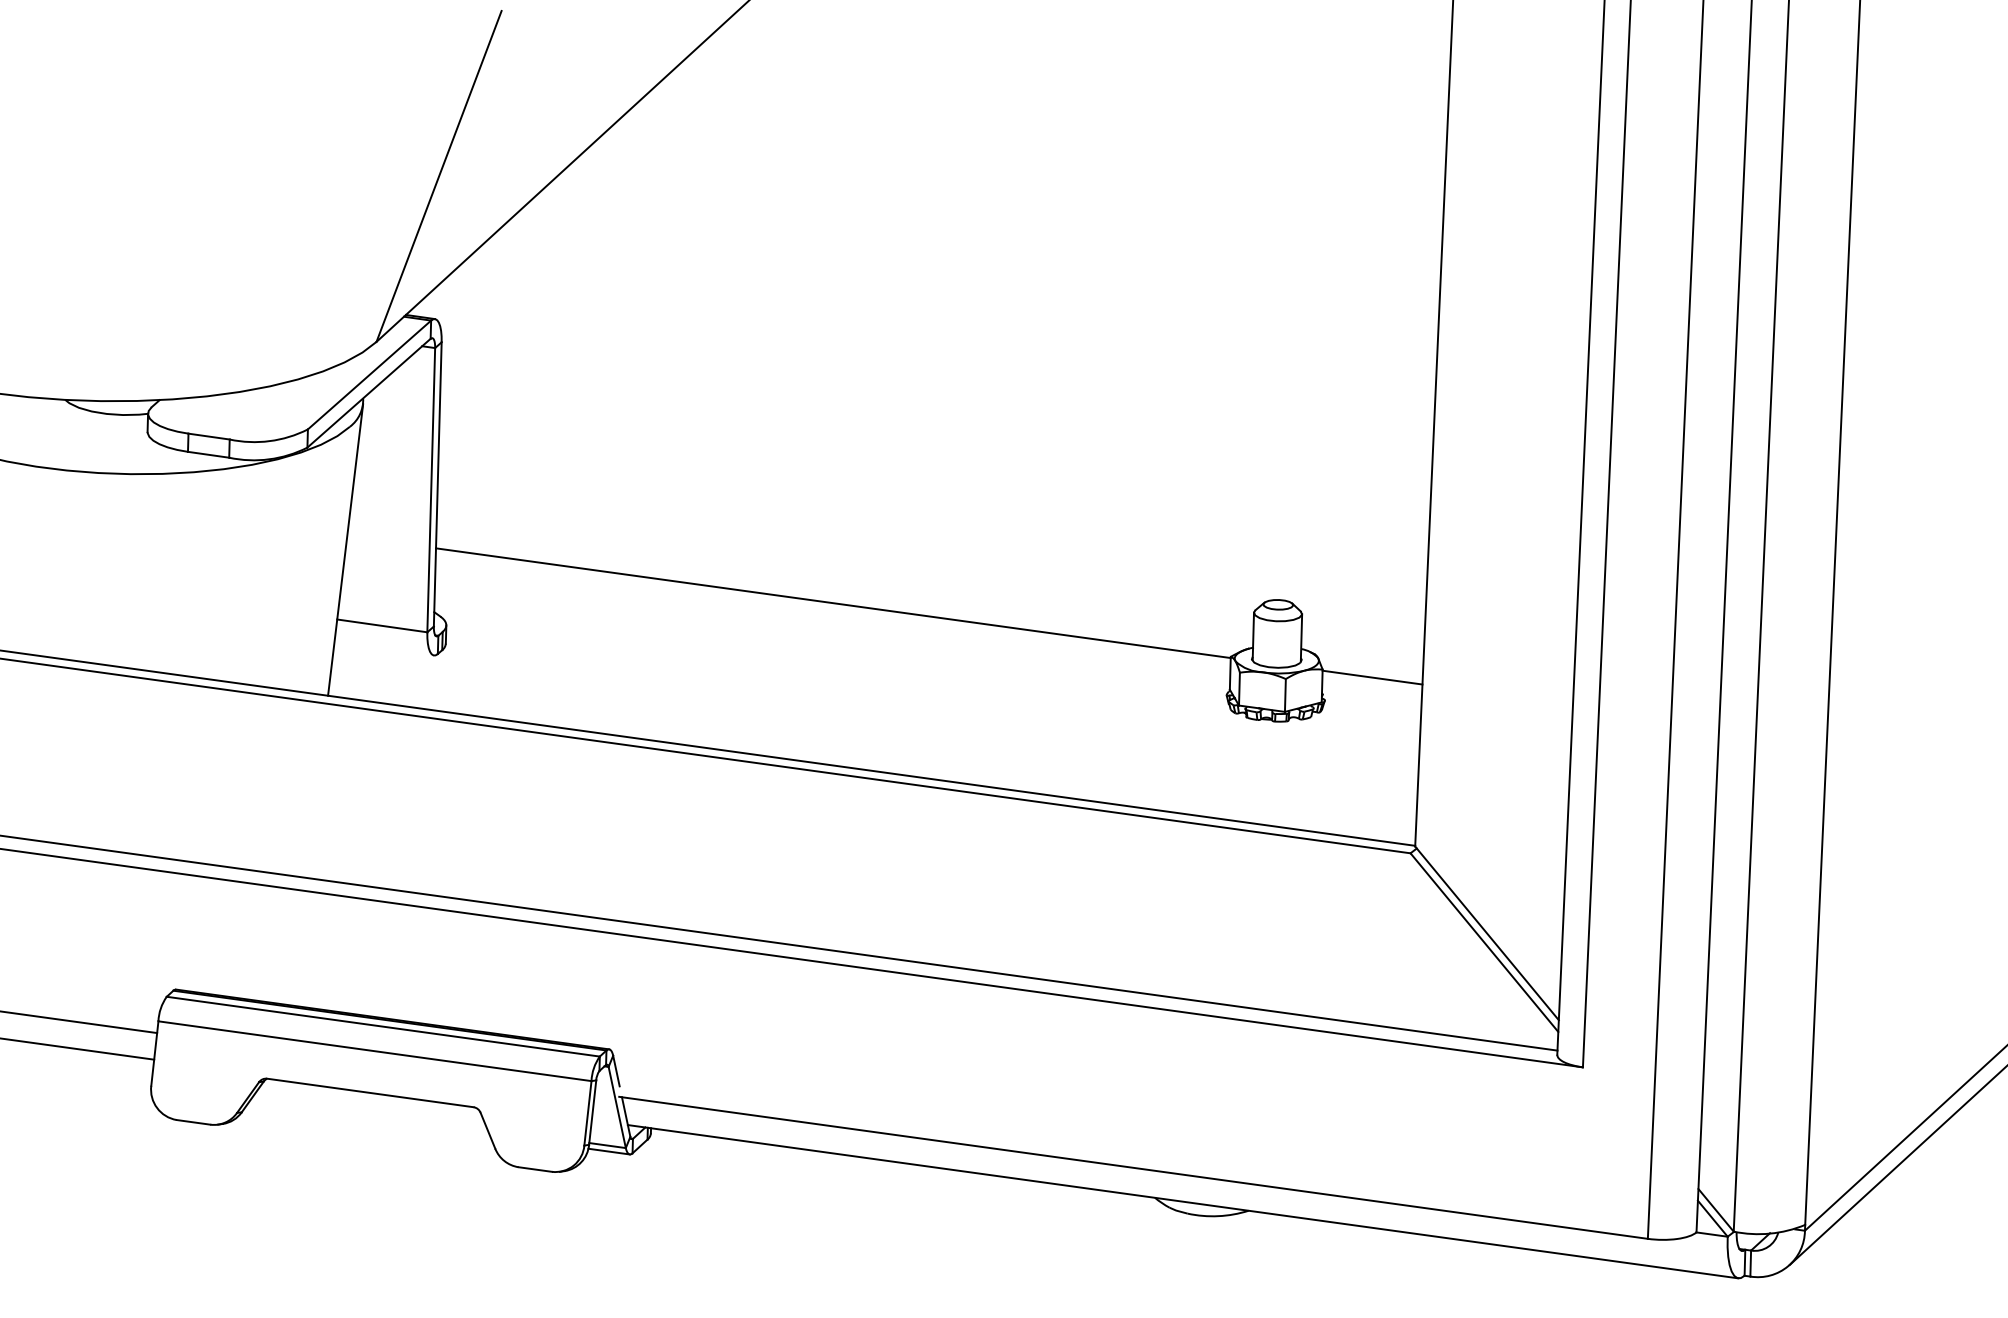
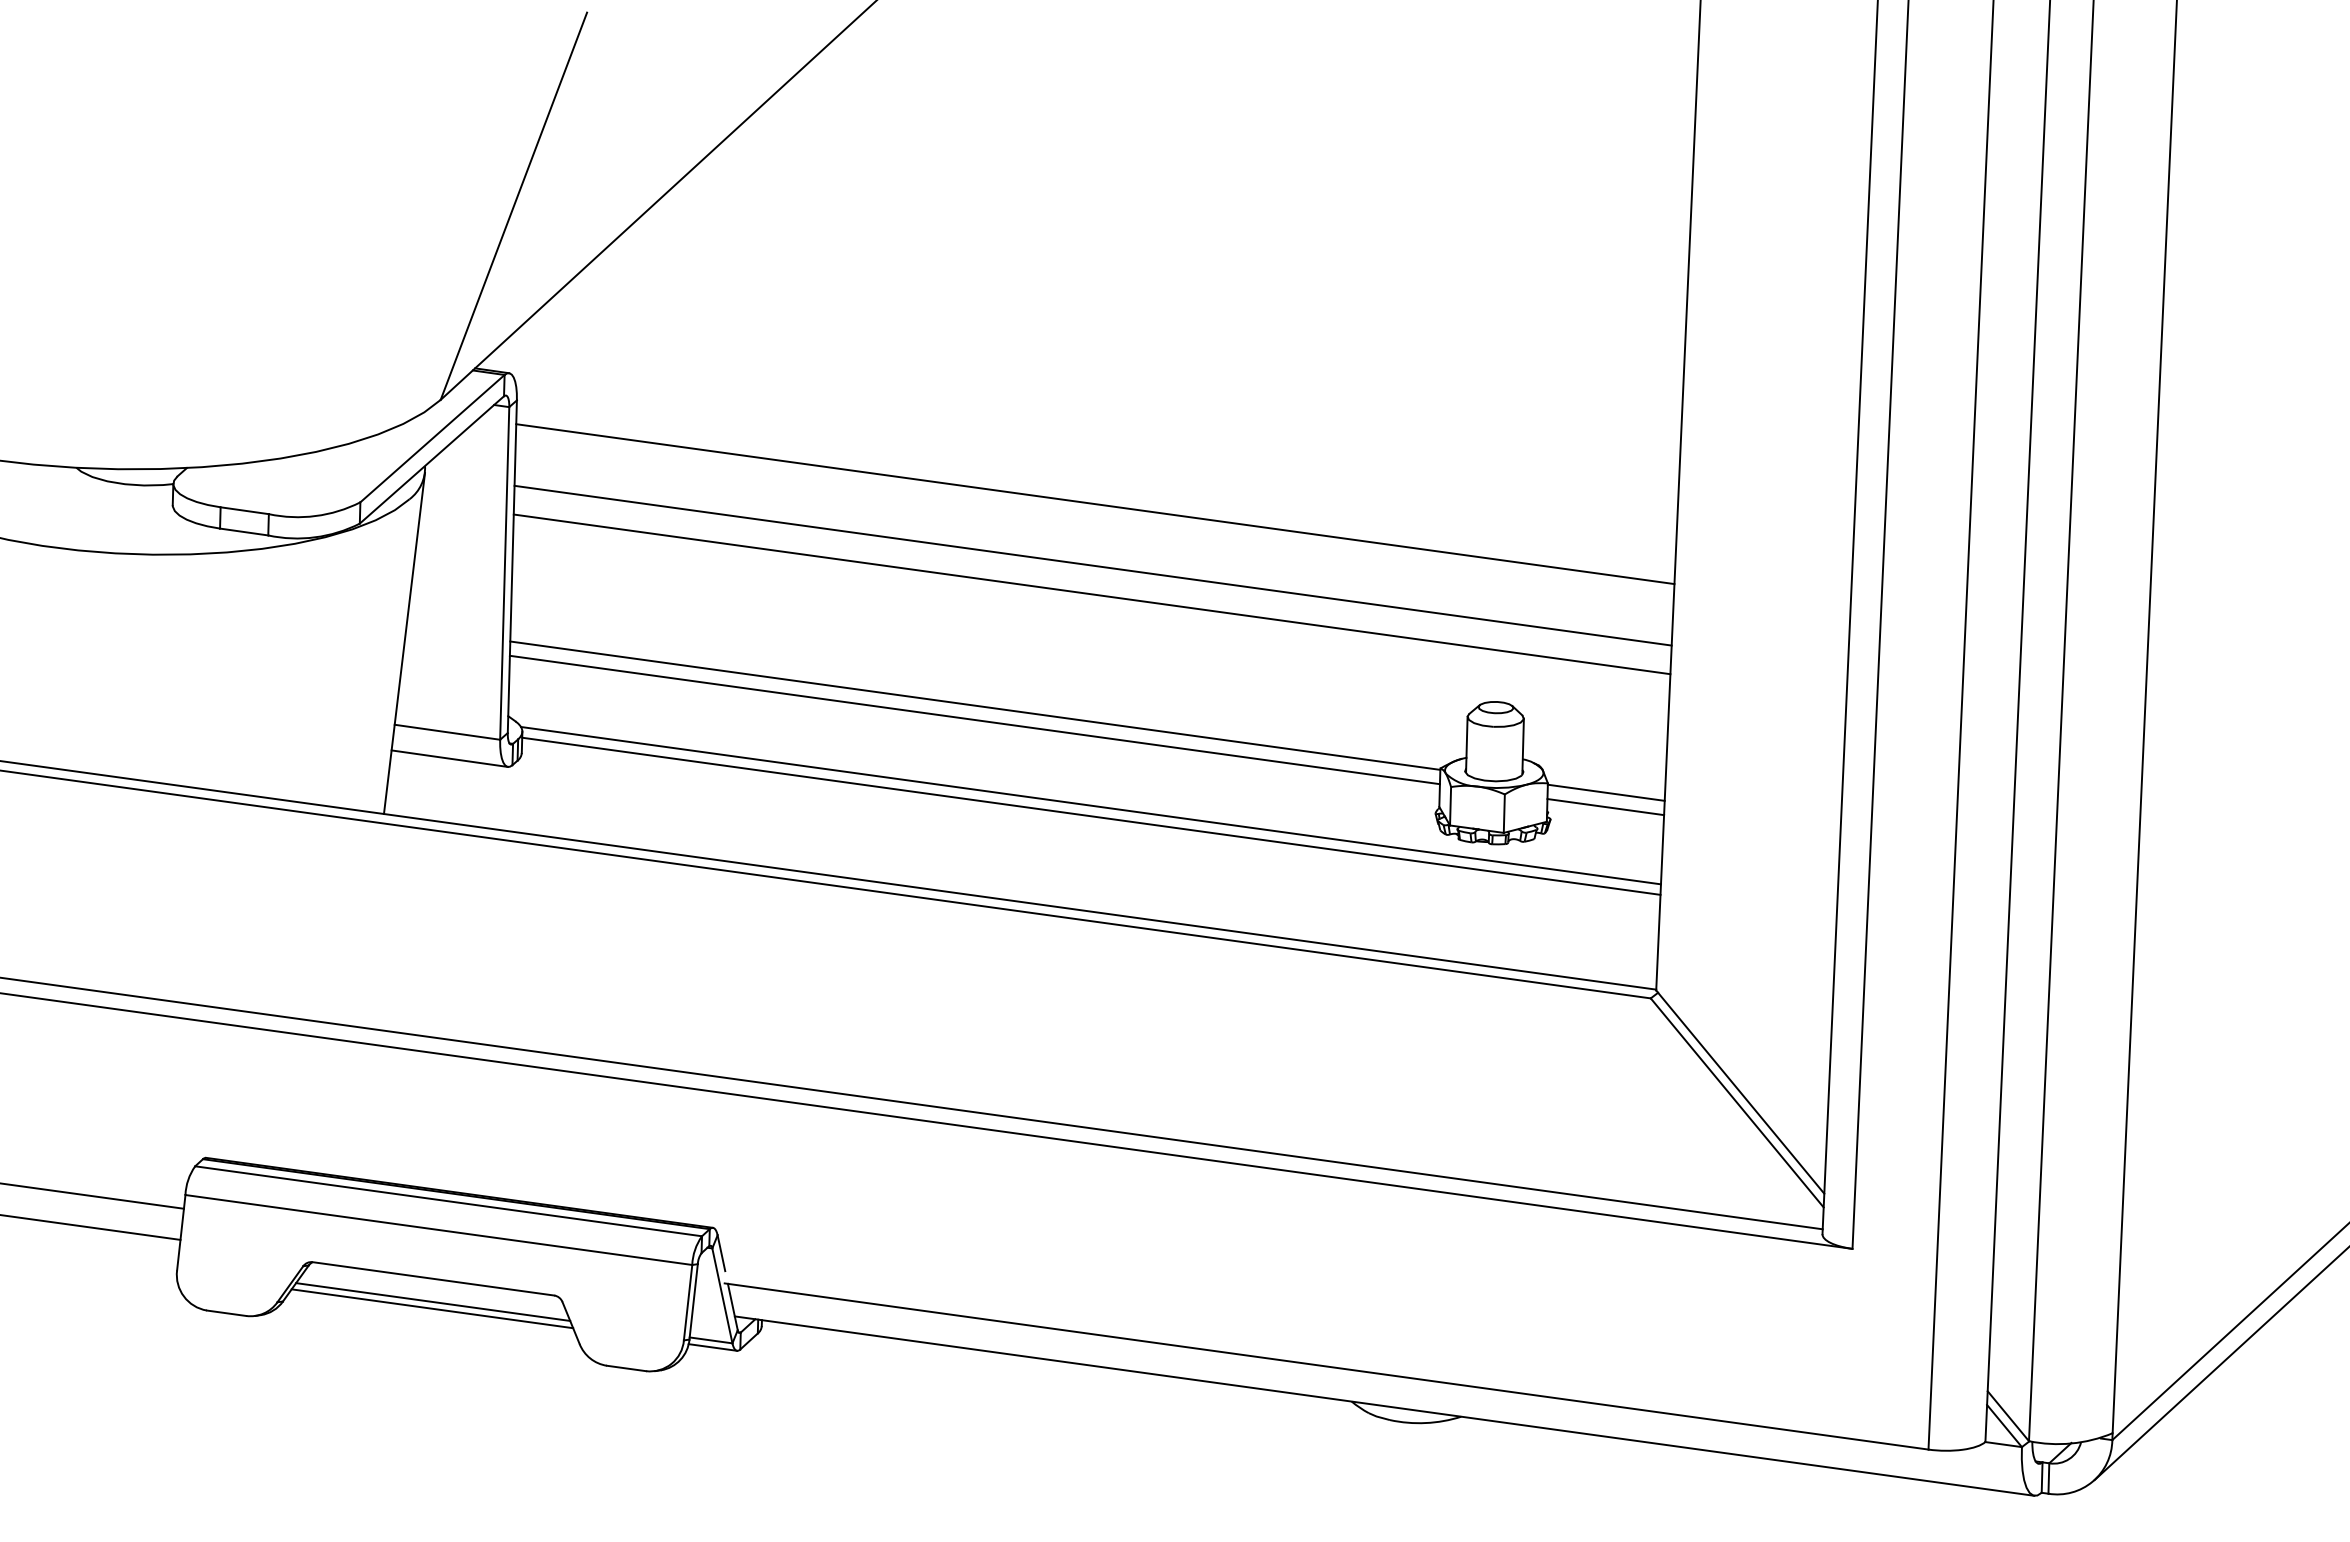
line: (936, 431) -> (1095, 504), added
line: (933, 483) -> (1092, 565), added
line: (932, 508) -> (1091, 594), added
line: (832, 614) -> (974, 719), added
line: (384, 648) -> (449, 758), added
line: (931, 688) -> (1090, 805), added
line: (1371, 690) -> (1605, 807), added
line: (932, 697) -> (1091, 815), added
line: (370, 1112) -> (433, 1301), added
line: (369, 1118) -> (432, 1308), added

